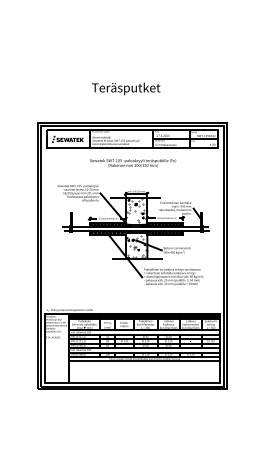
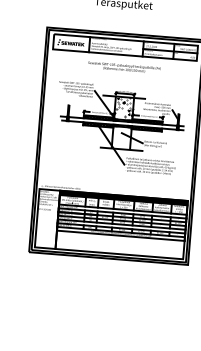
hatch: (136, 246) -> (121, 138), removed

